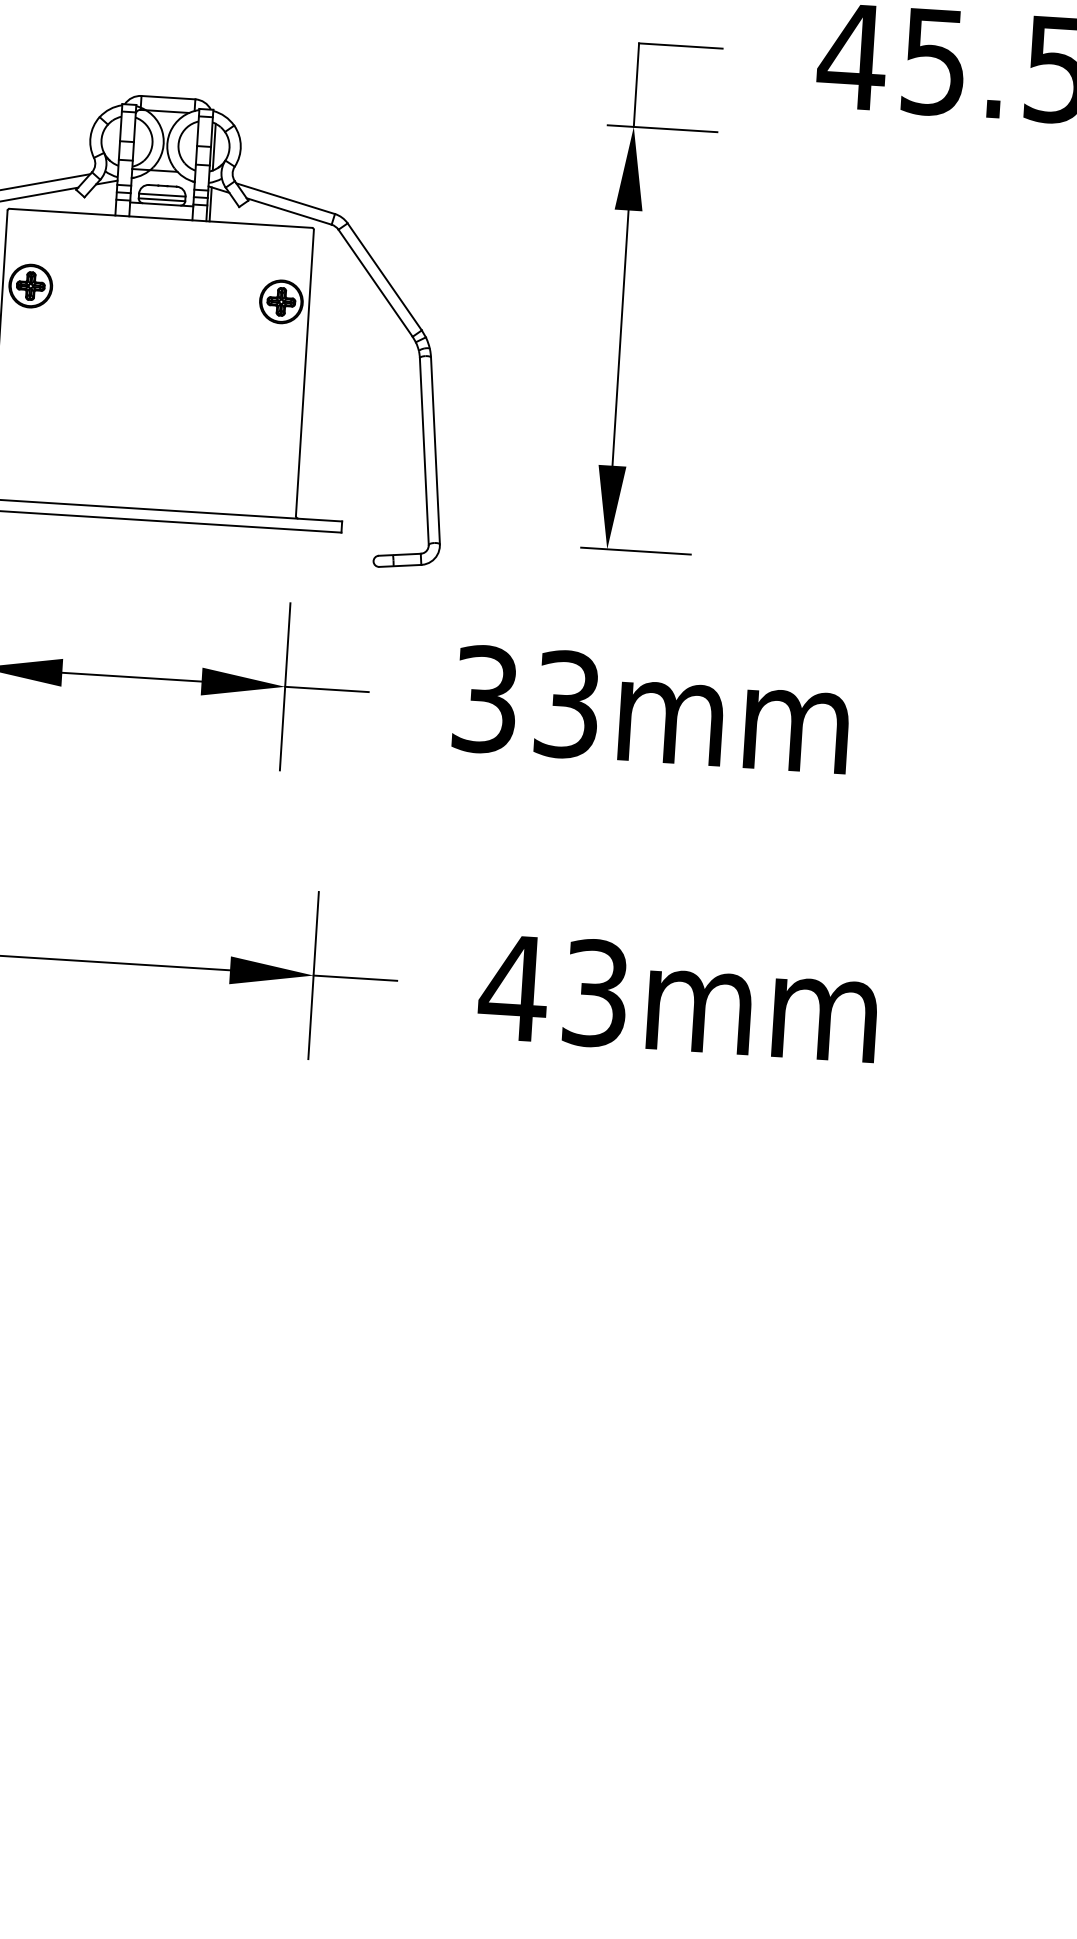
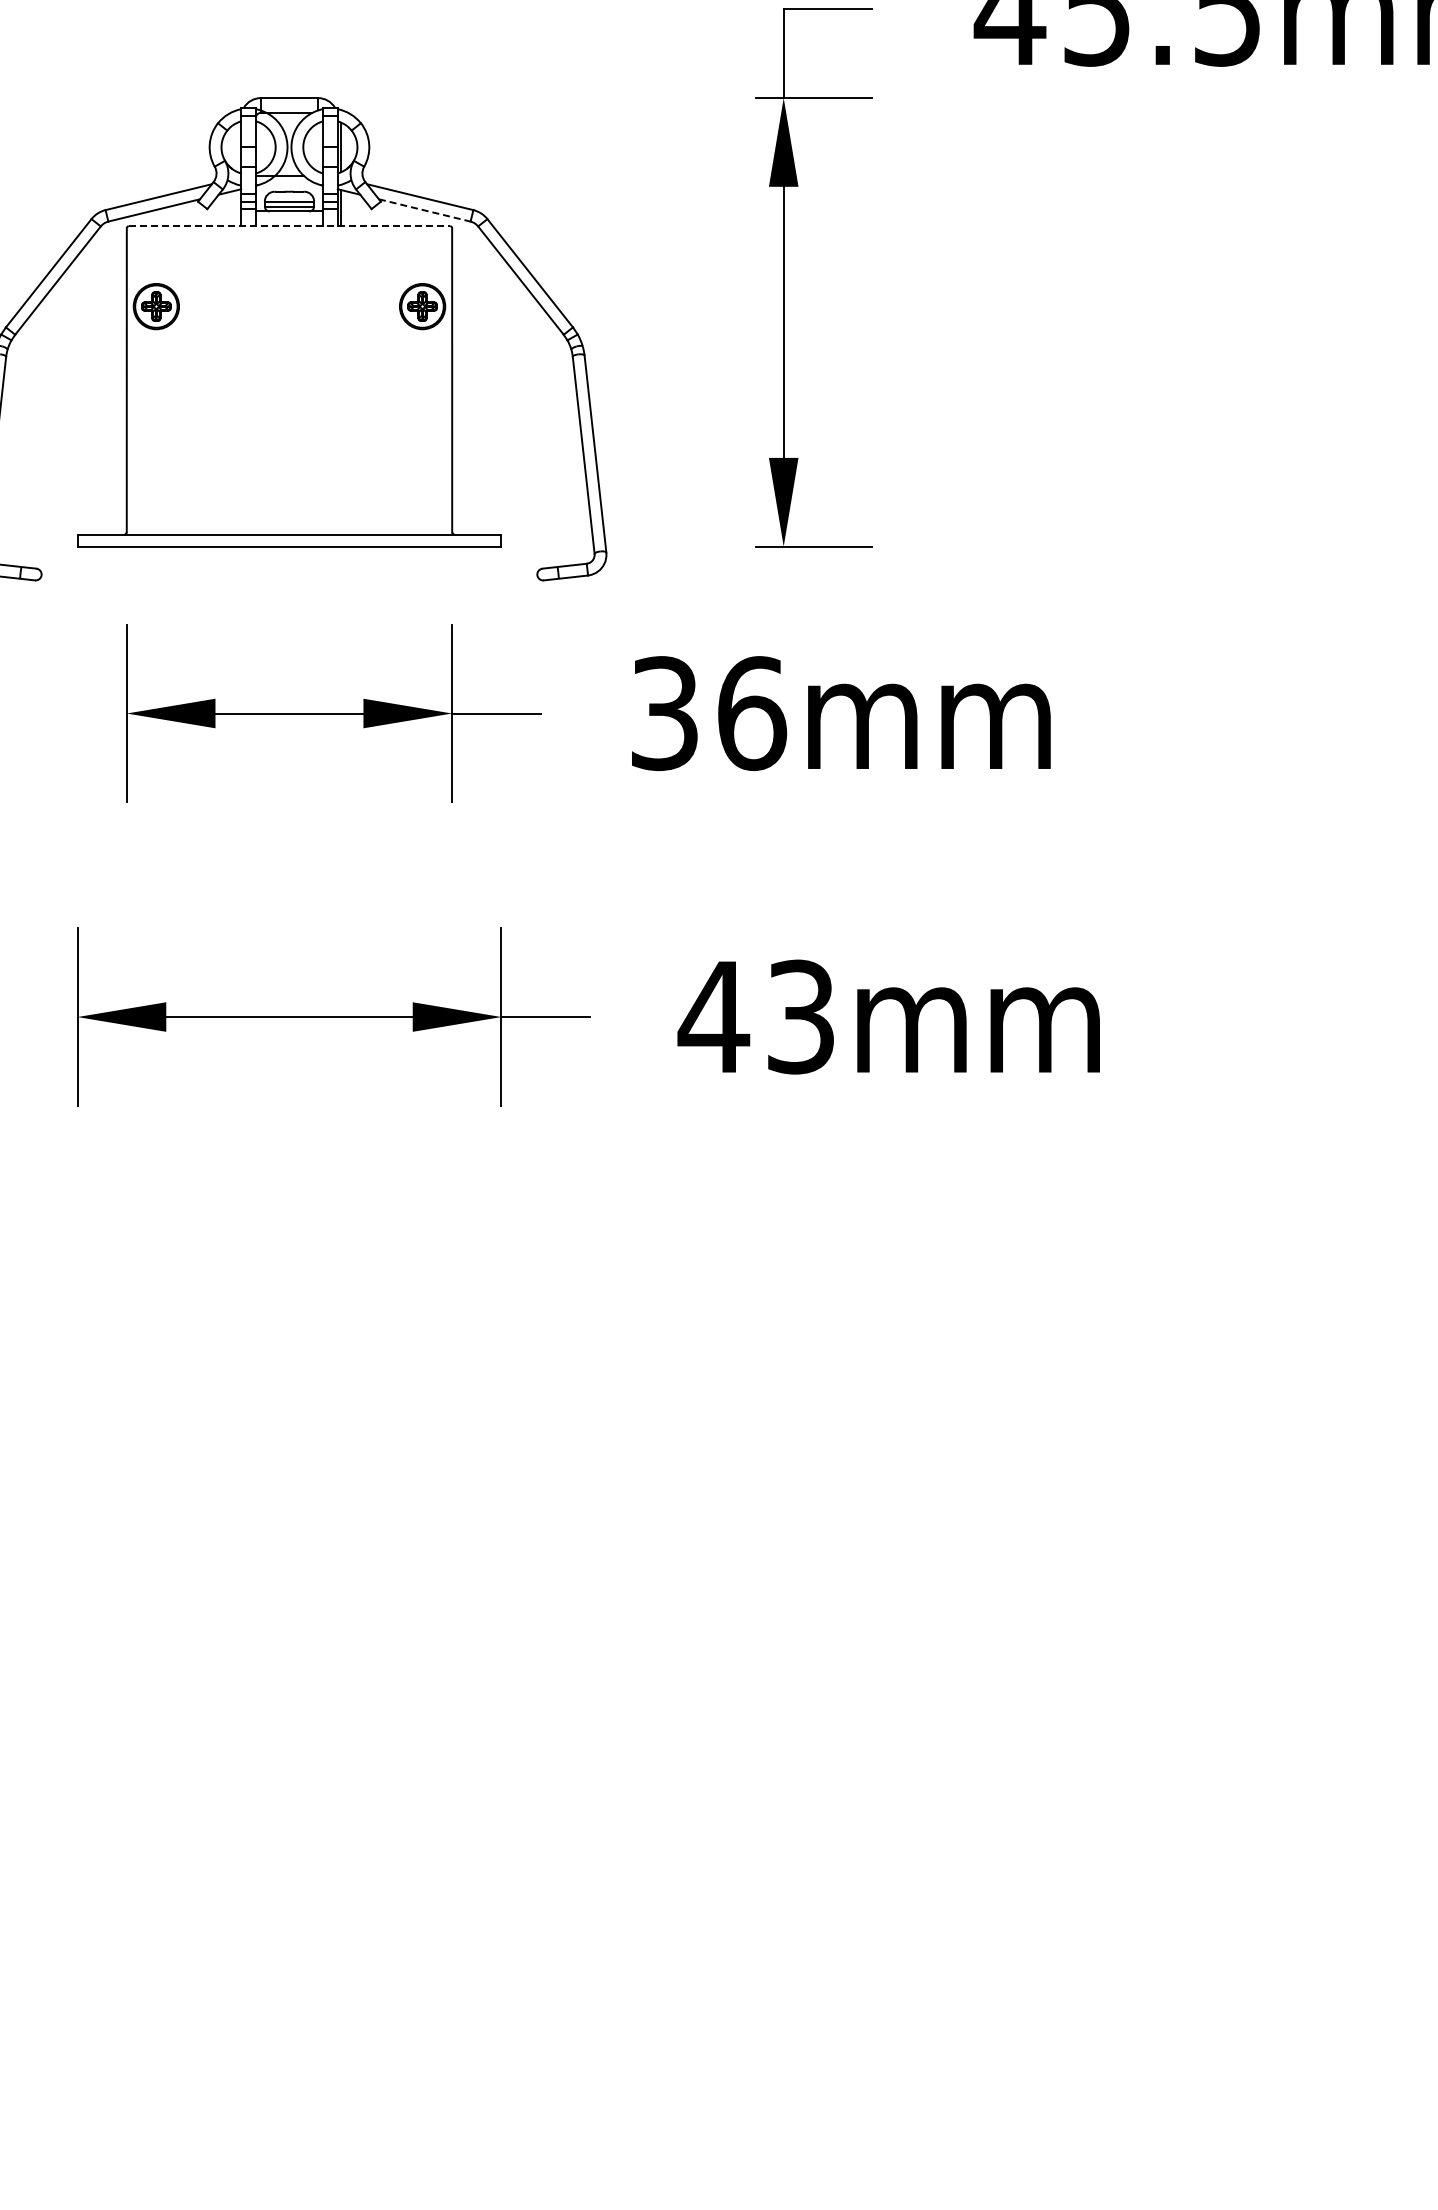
line: (289, 211) -> (425, 210), solid -> dashed
line: (160, 218) -> (289, 226), solid -> dashed
text: (567, 704) -> (752, 713), 33mm -> 36mm

